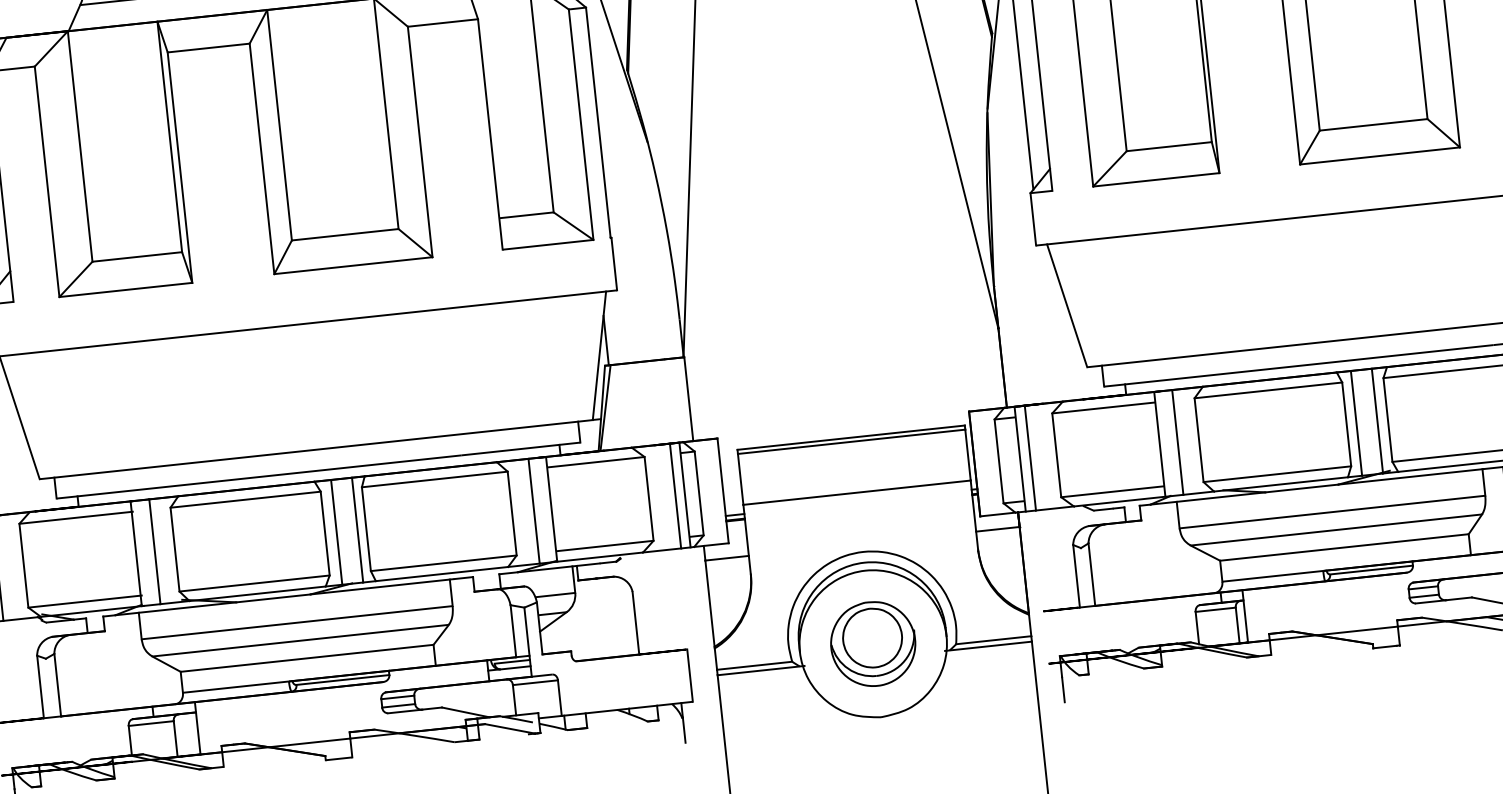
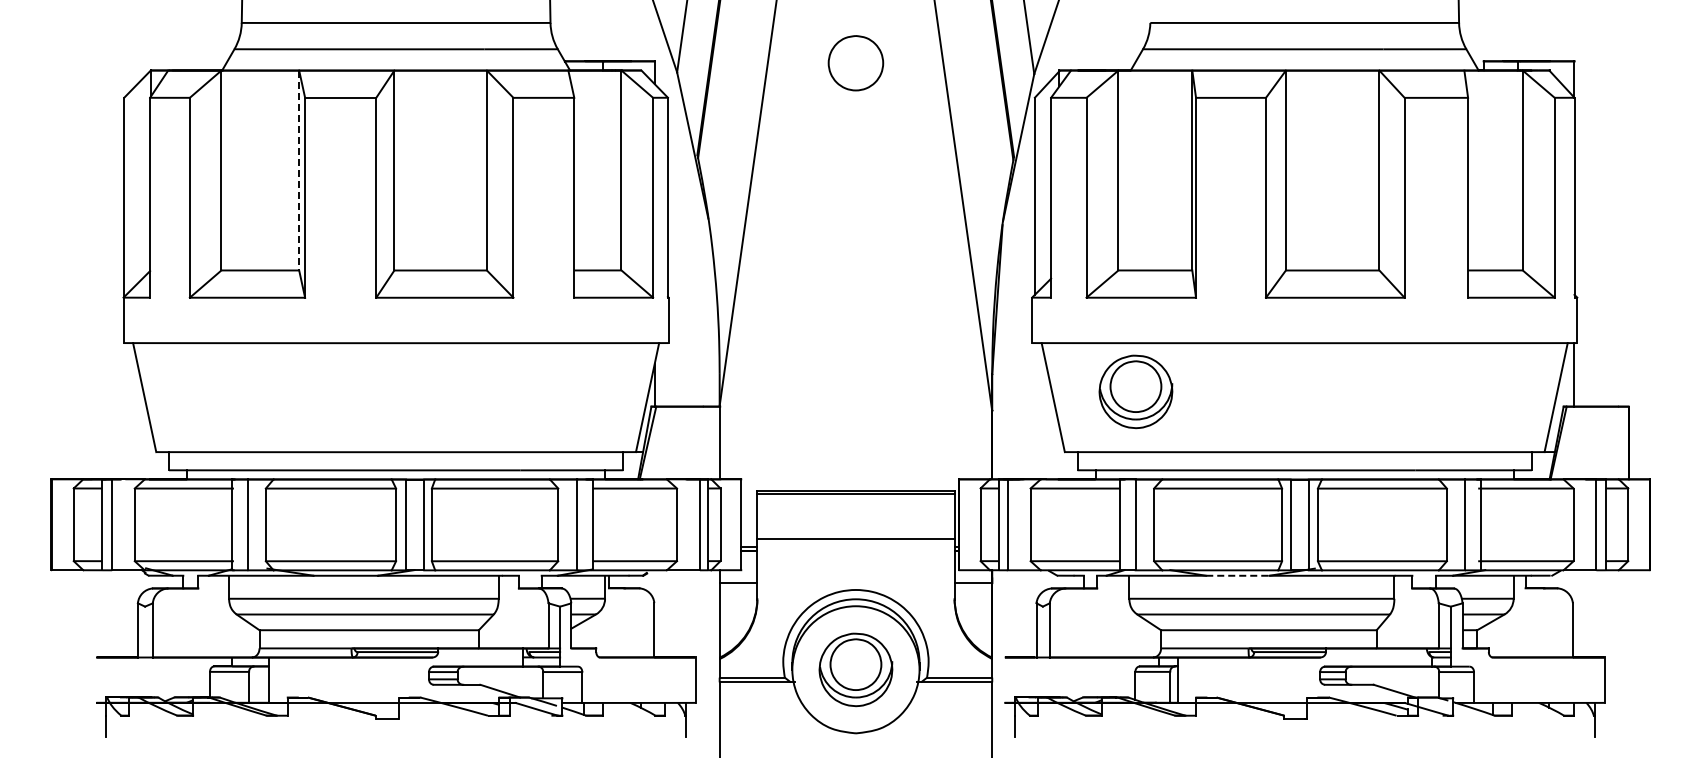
line: (170, 136) -> (299, 170), solid -> dashed
part: (1161, 288) -> (1135, 391), added
line: (1301, 488) -> (1237, 575), solid -> dashed

